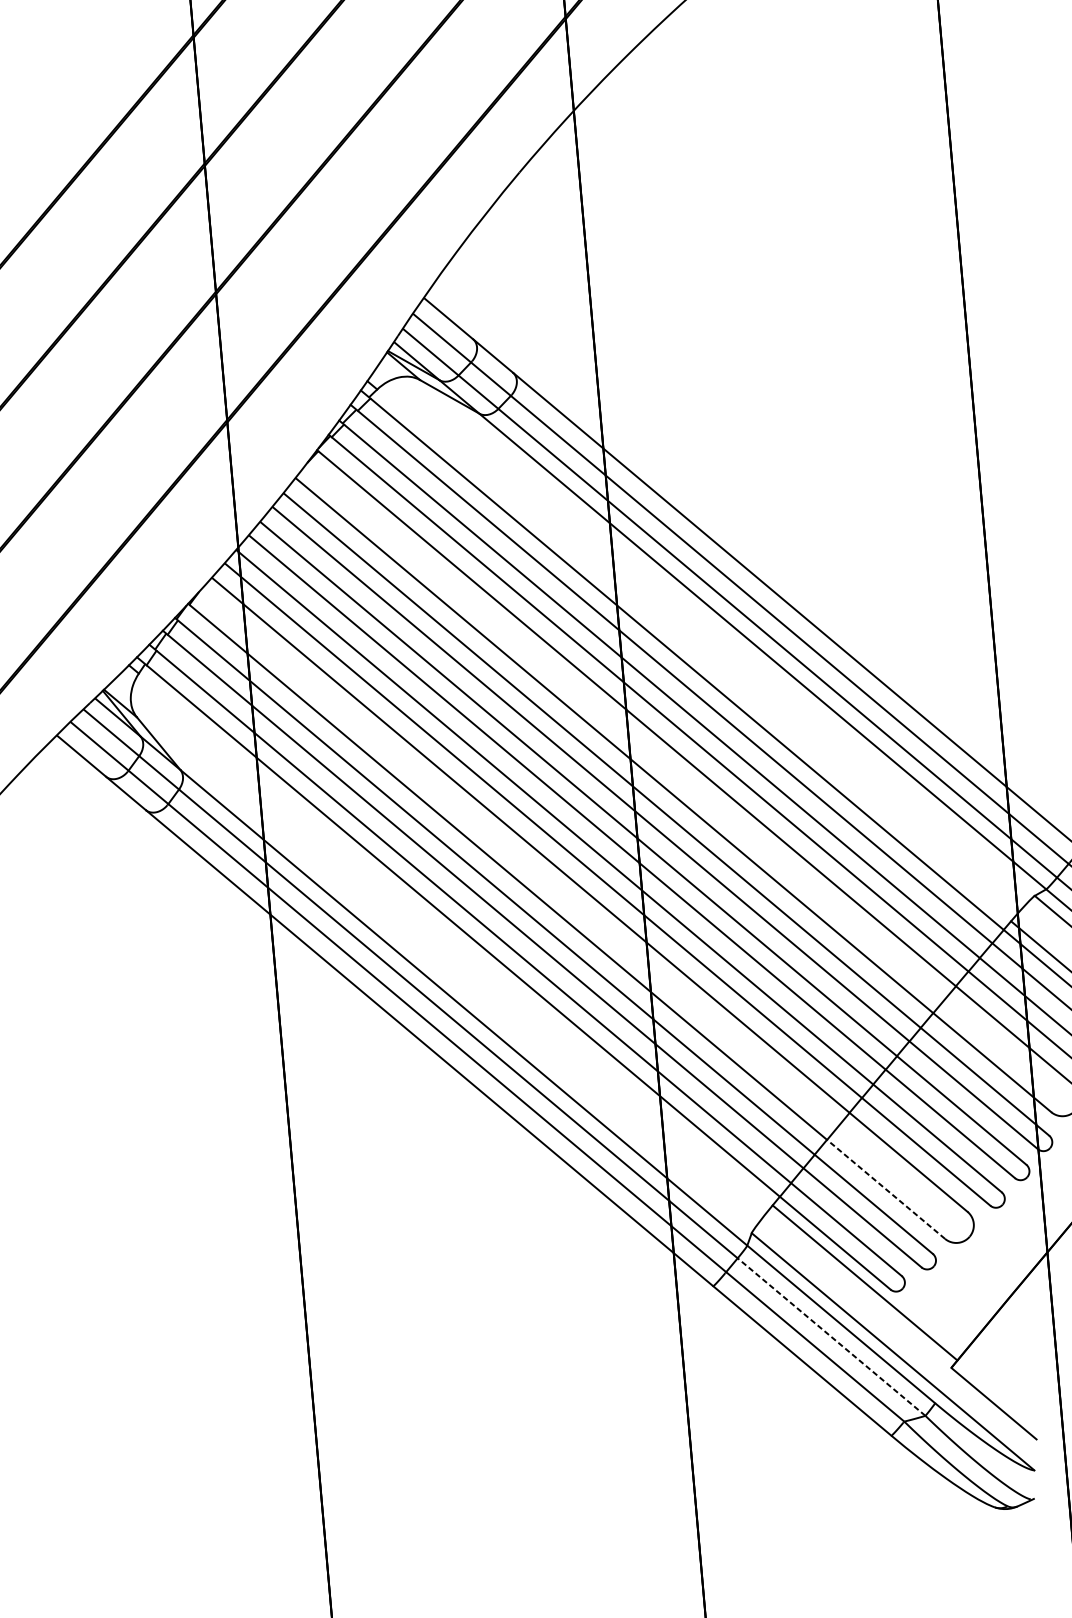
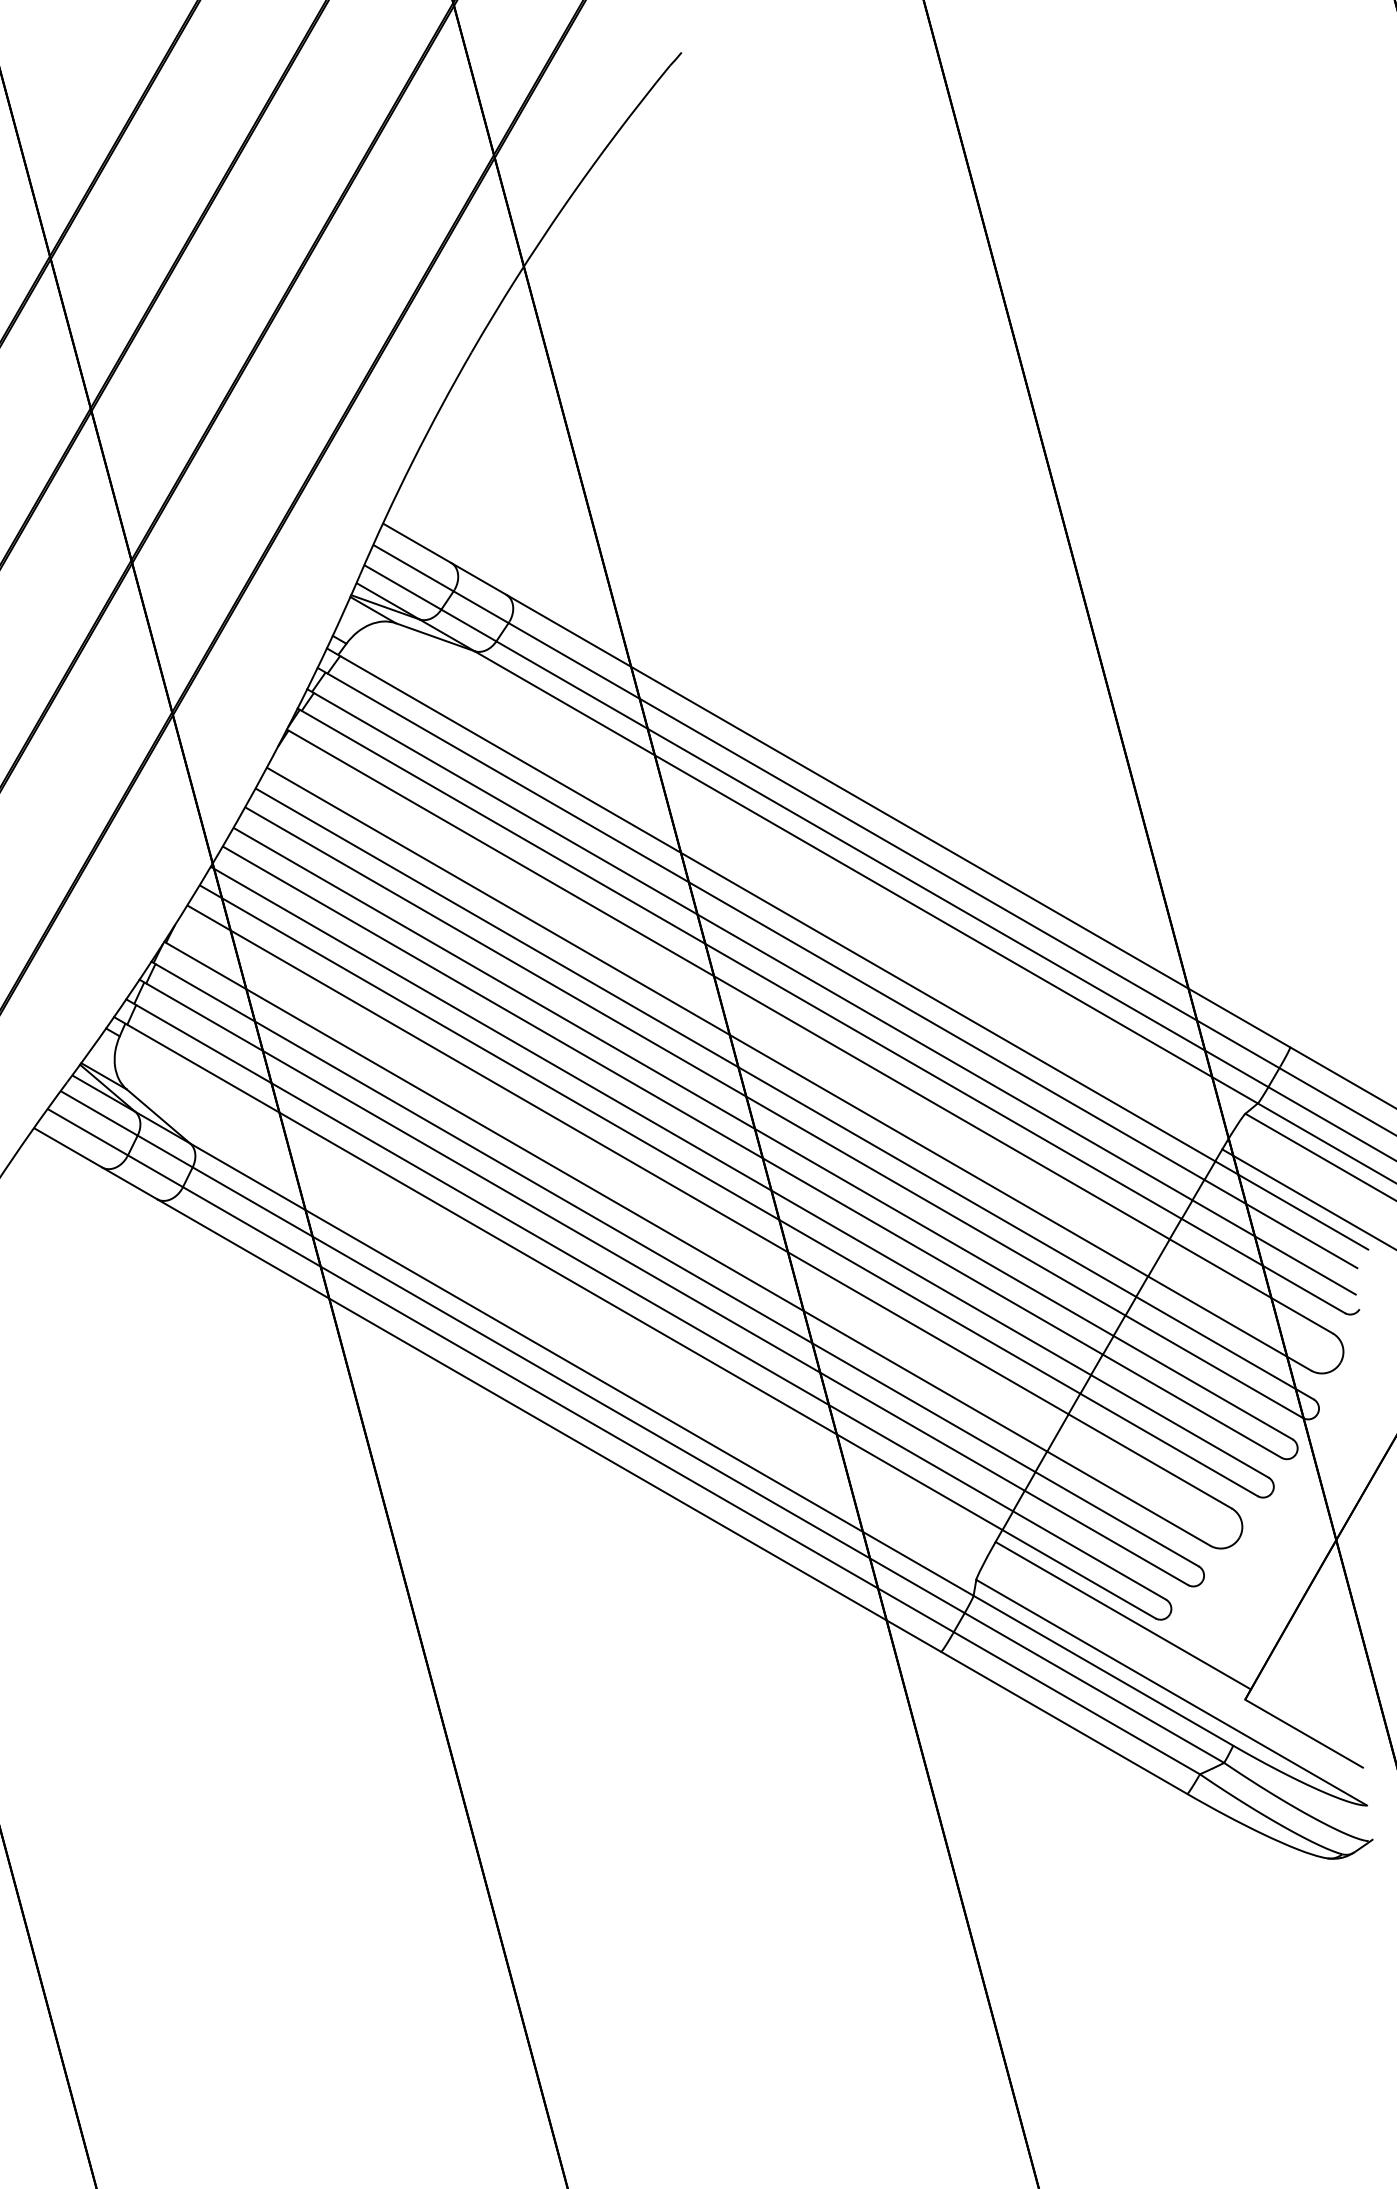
line: (885, 1189) -> (1128, 1498), dashed -> solid
line: (831, 1337) -> (1094, 1688), dashed -> solid

